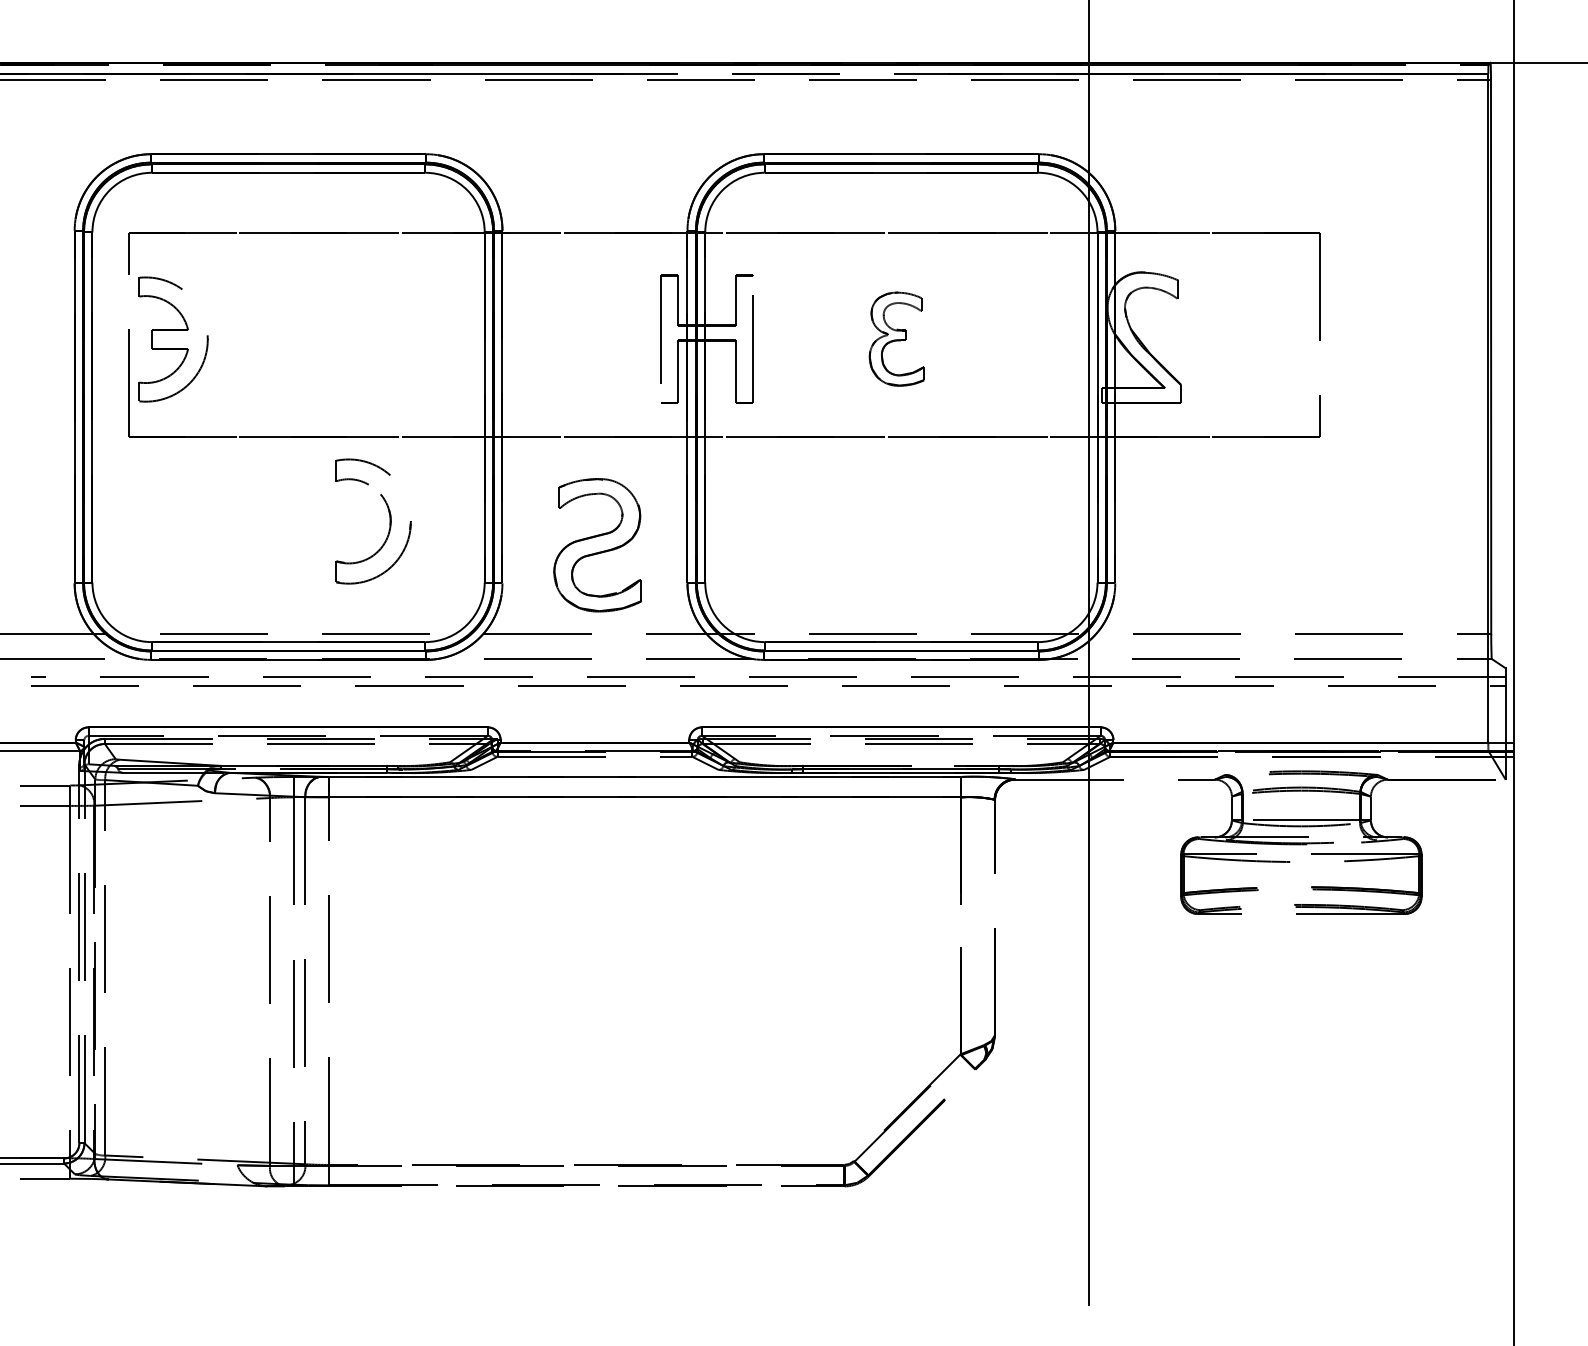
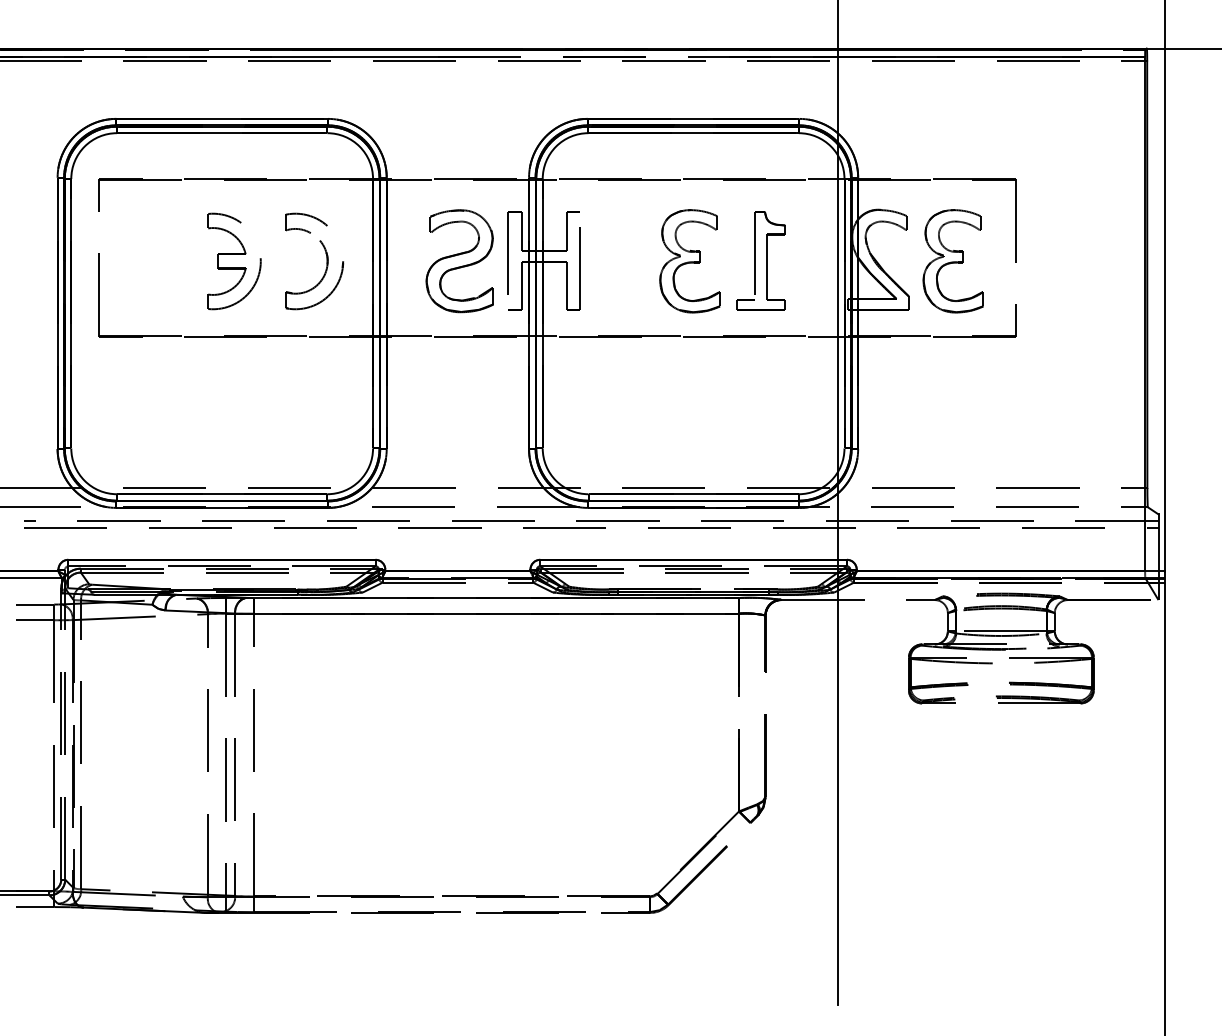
part: (173, 330) -> (234, 254), moved
part: (896, 338) -> (689, 260), size x1.43
part: (981, 338) -> (755, 260), added
part: (1238, 338) -> (952, 260), added
part: (389, 521) -> (326, 261), moved
part: (597, 545) -> (459, 261), moved

